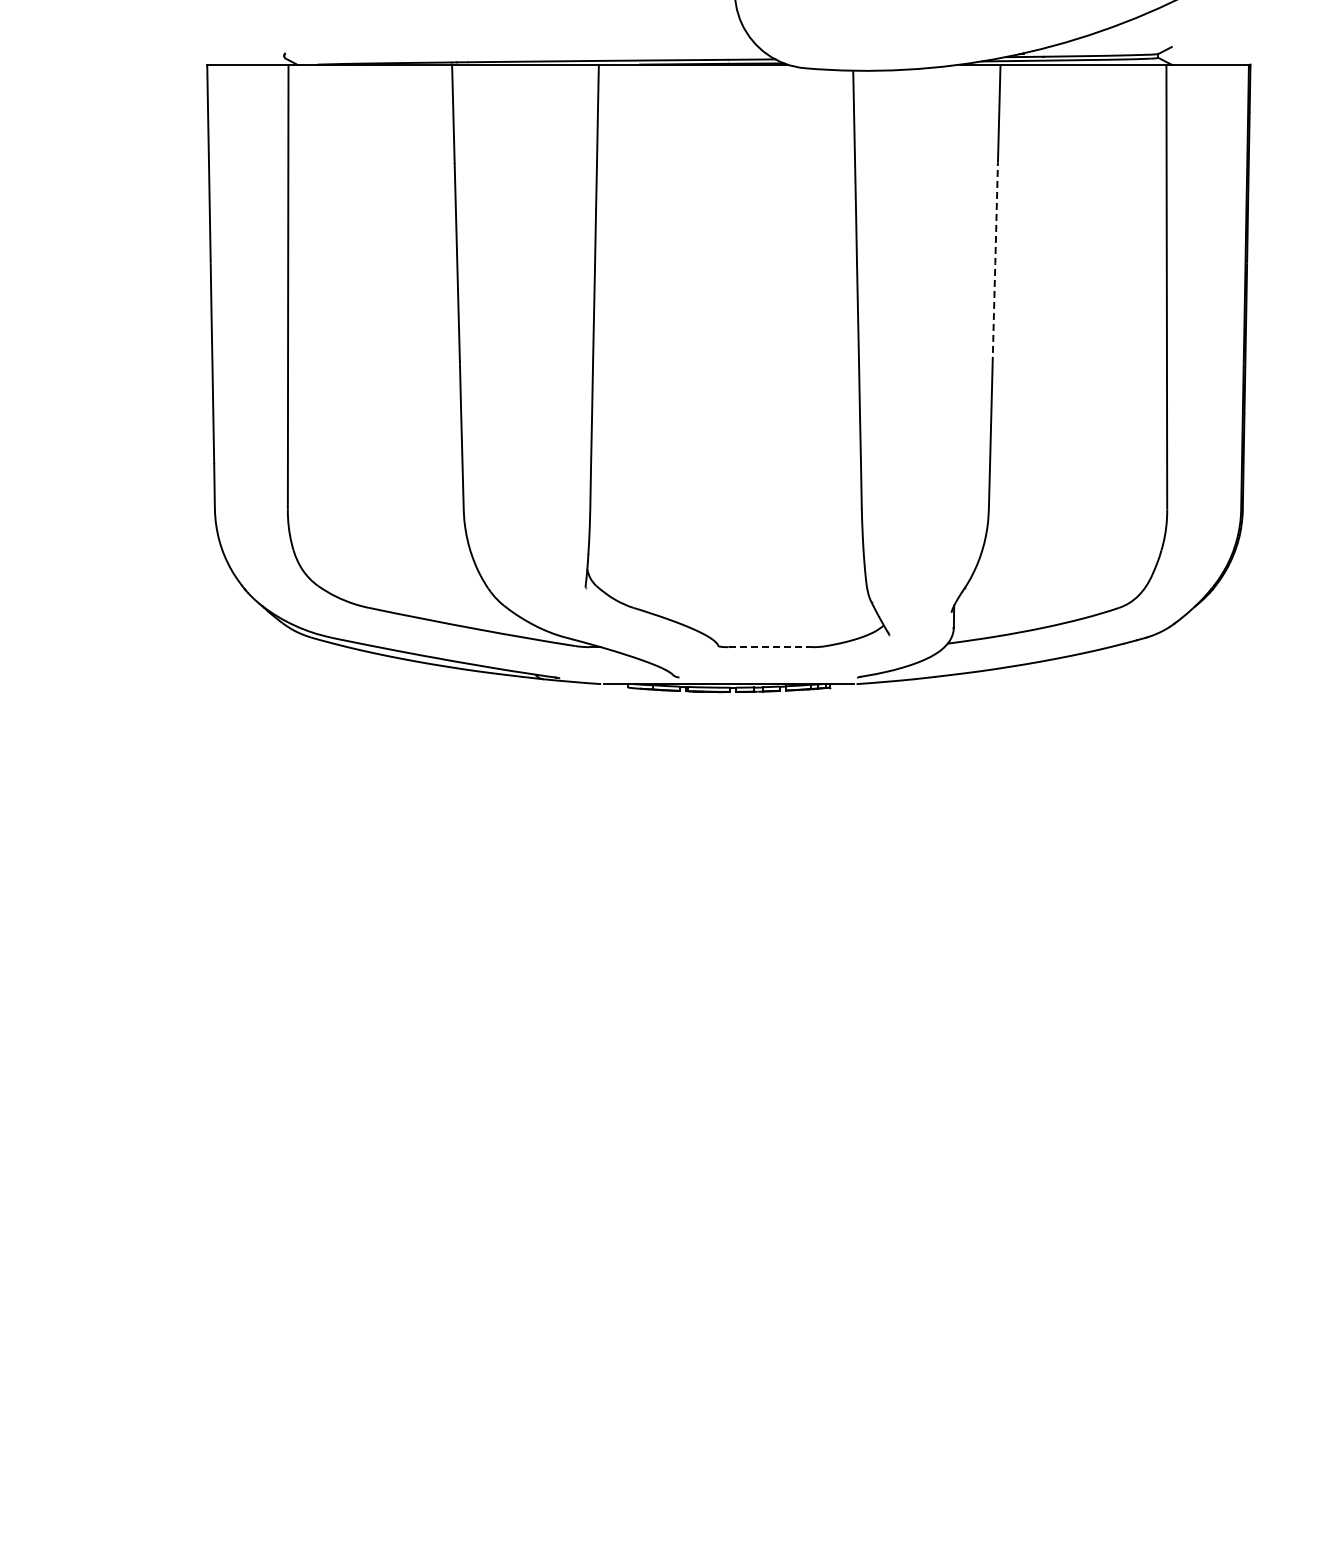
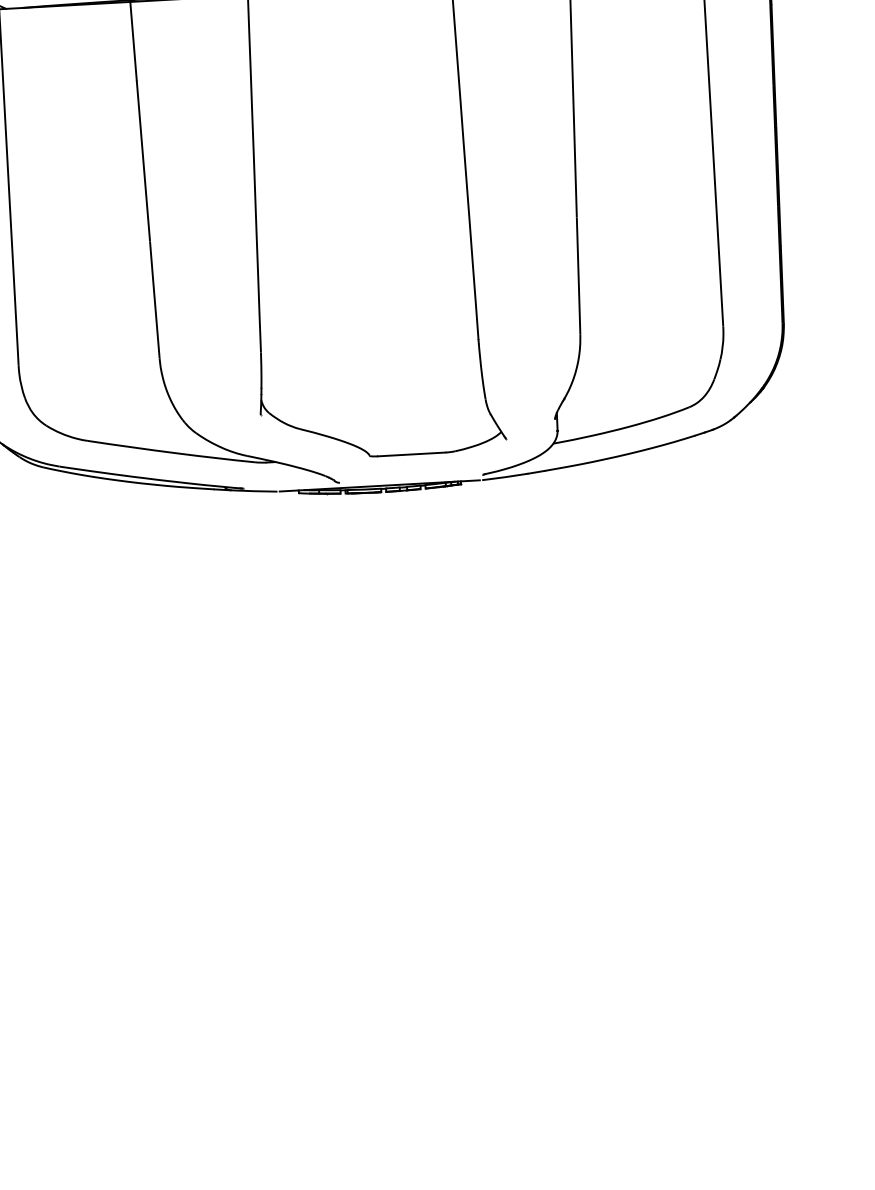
line: (995, 263) -> (574, 136), dashed -> solid
line: (770, 647) -> (411, 454), dashed -> solid

